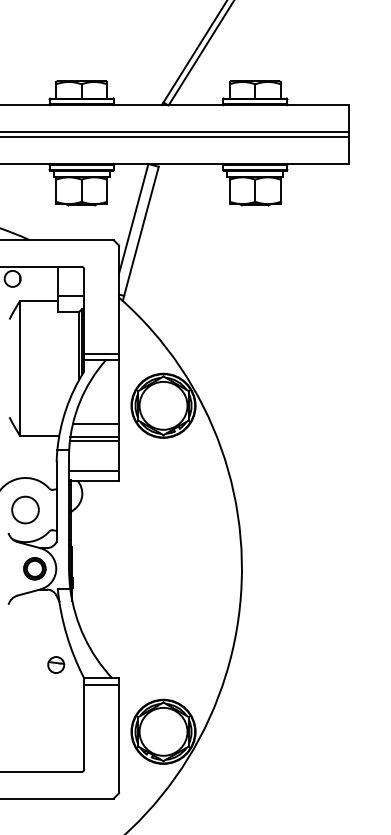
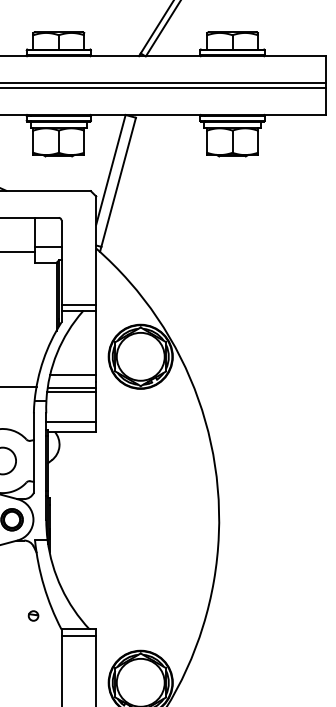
part: (56, 664) -> (33, 615), size x0.6

